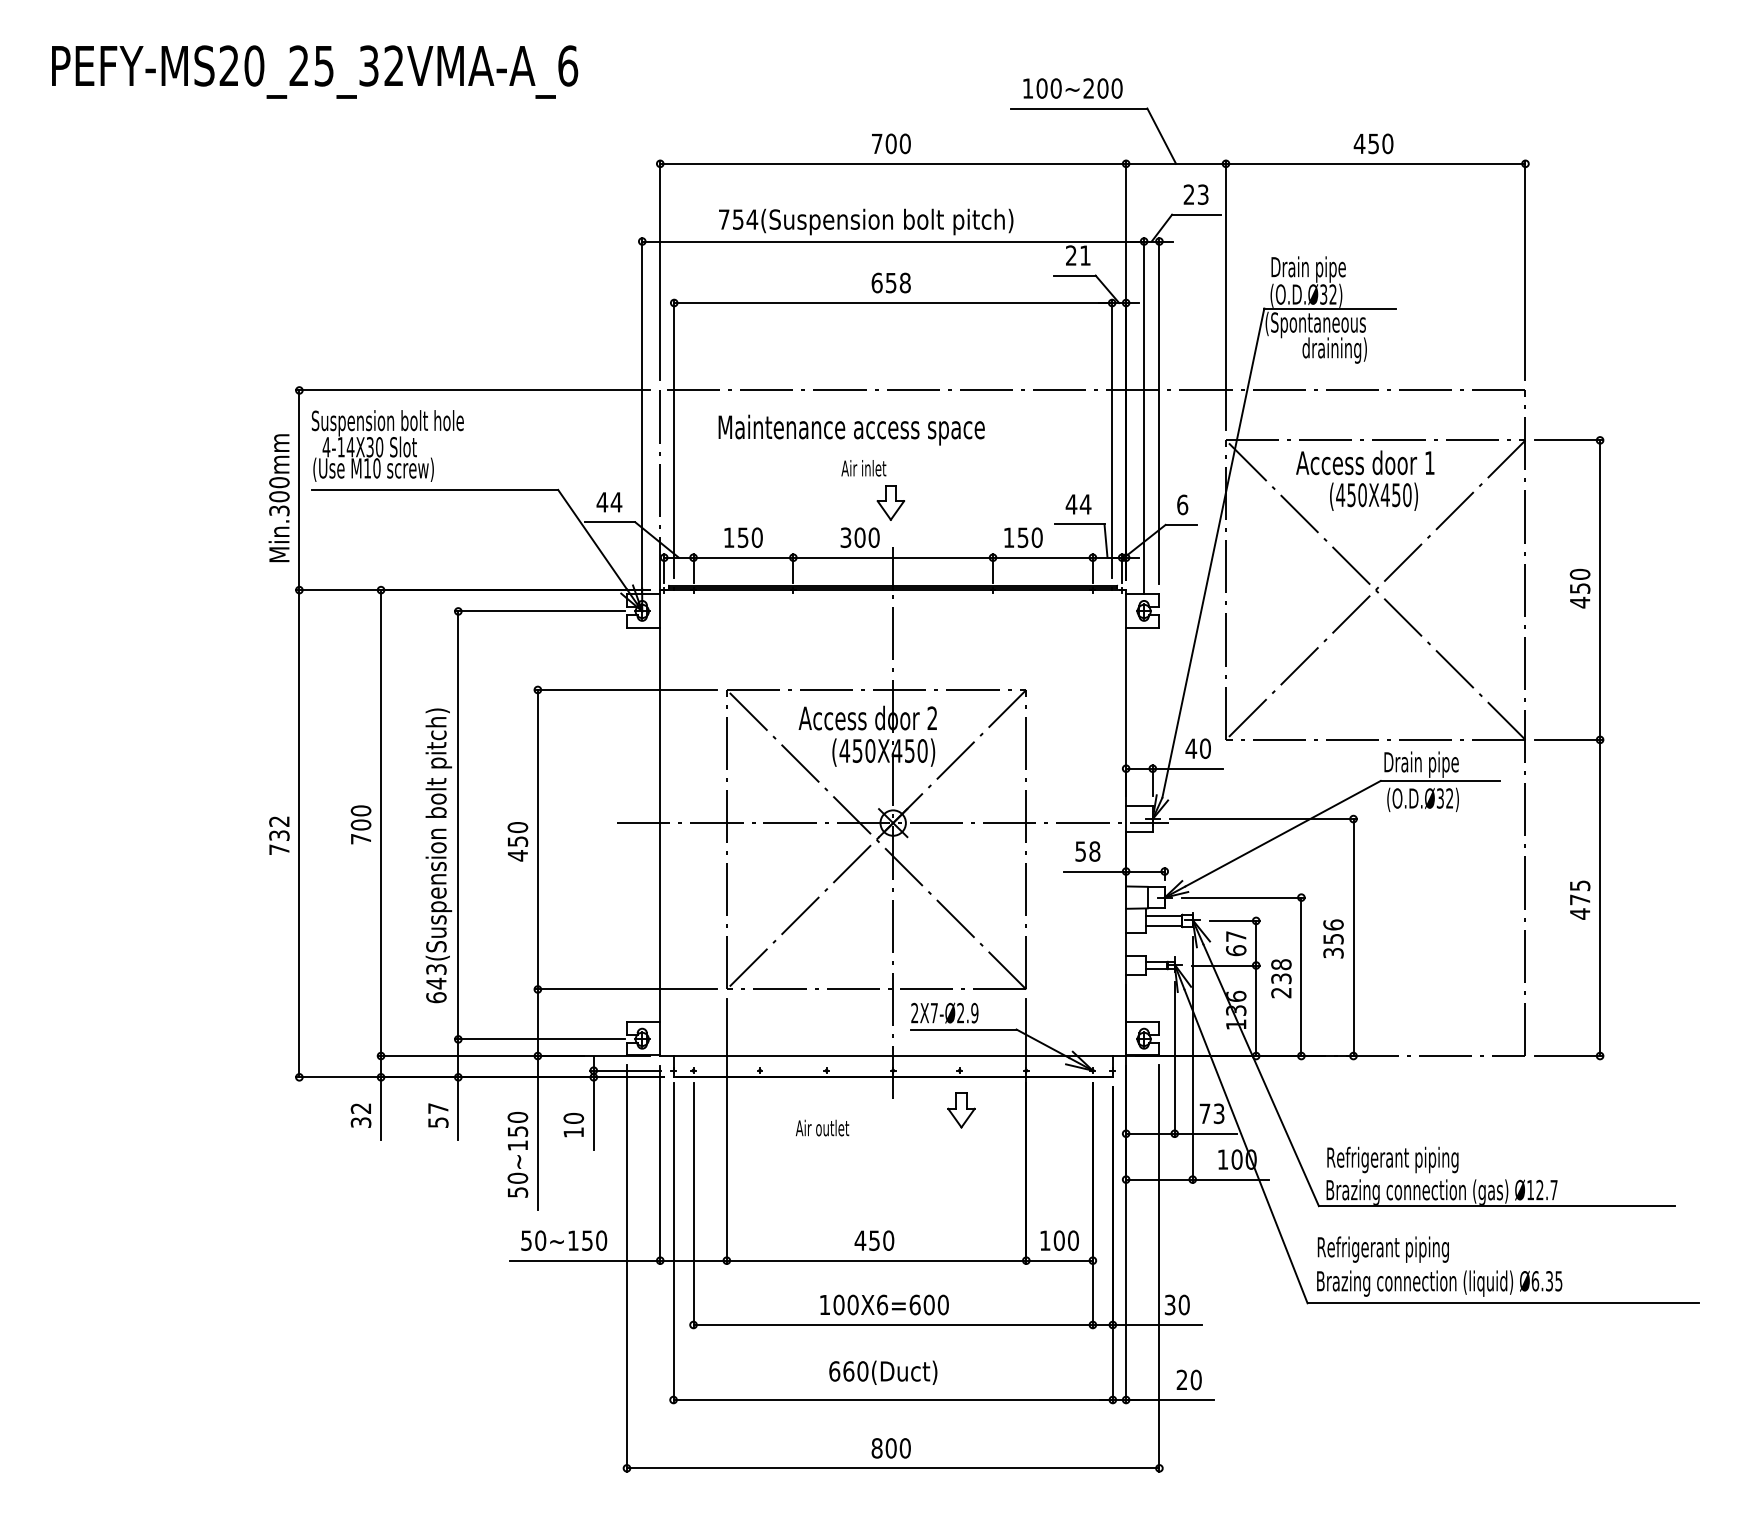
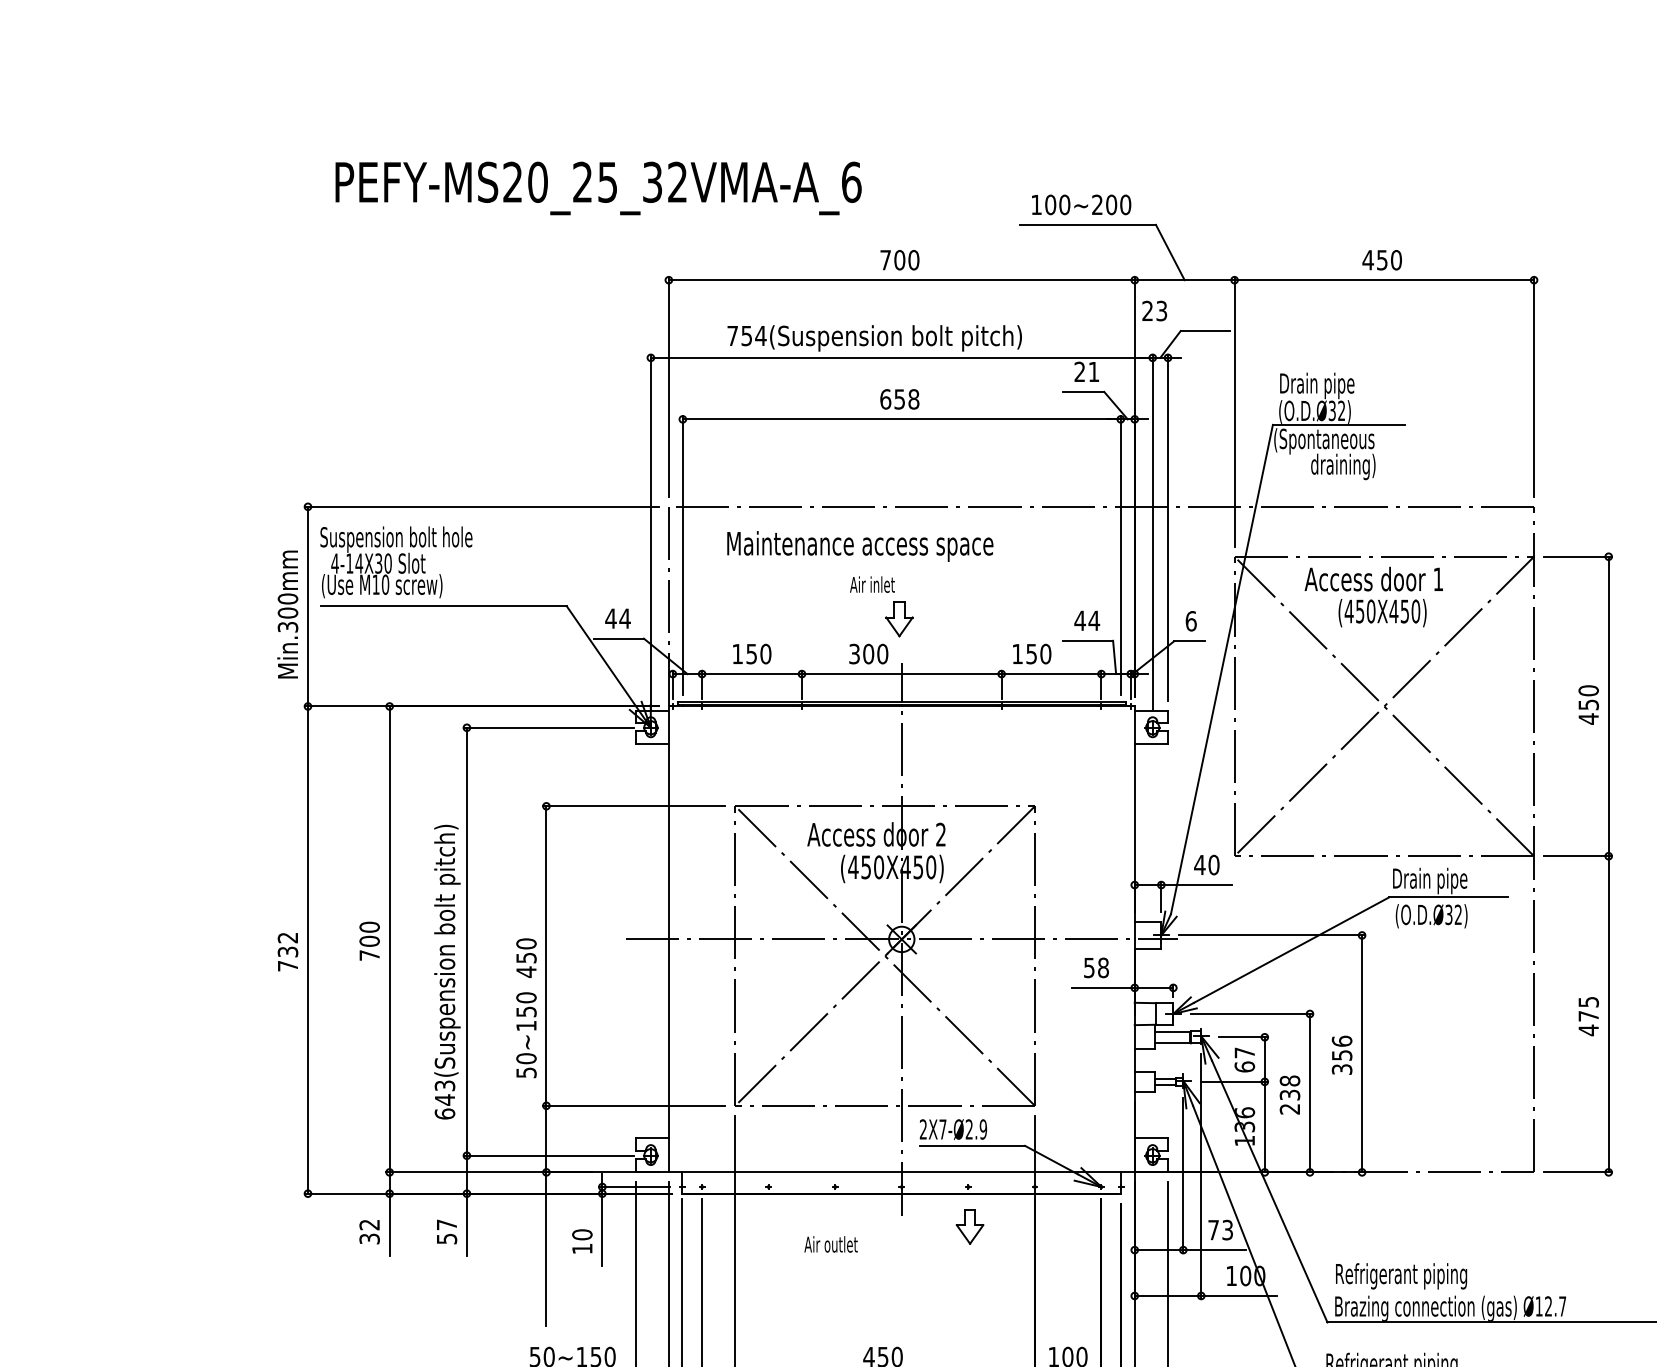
text: (315, 71) -> (599, 187), moved
text: (1195, 194) -> (1154, 310), moved
text: (517, 1154) -> (526, 1034), moved

